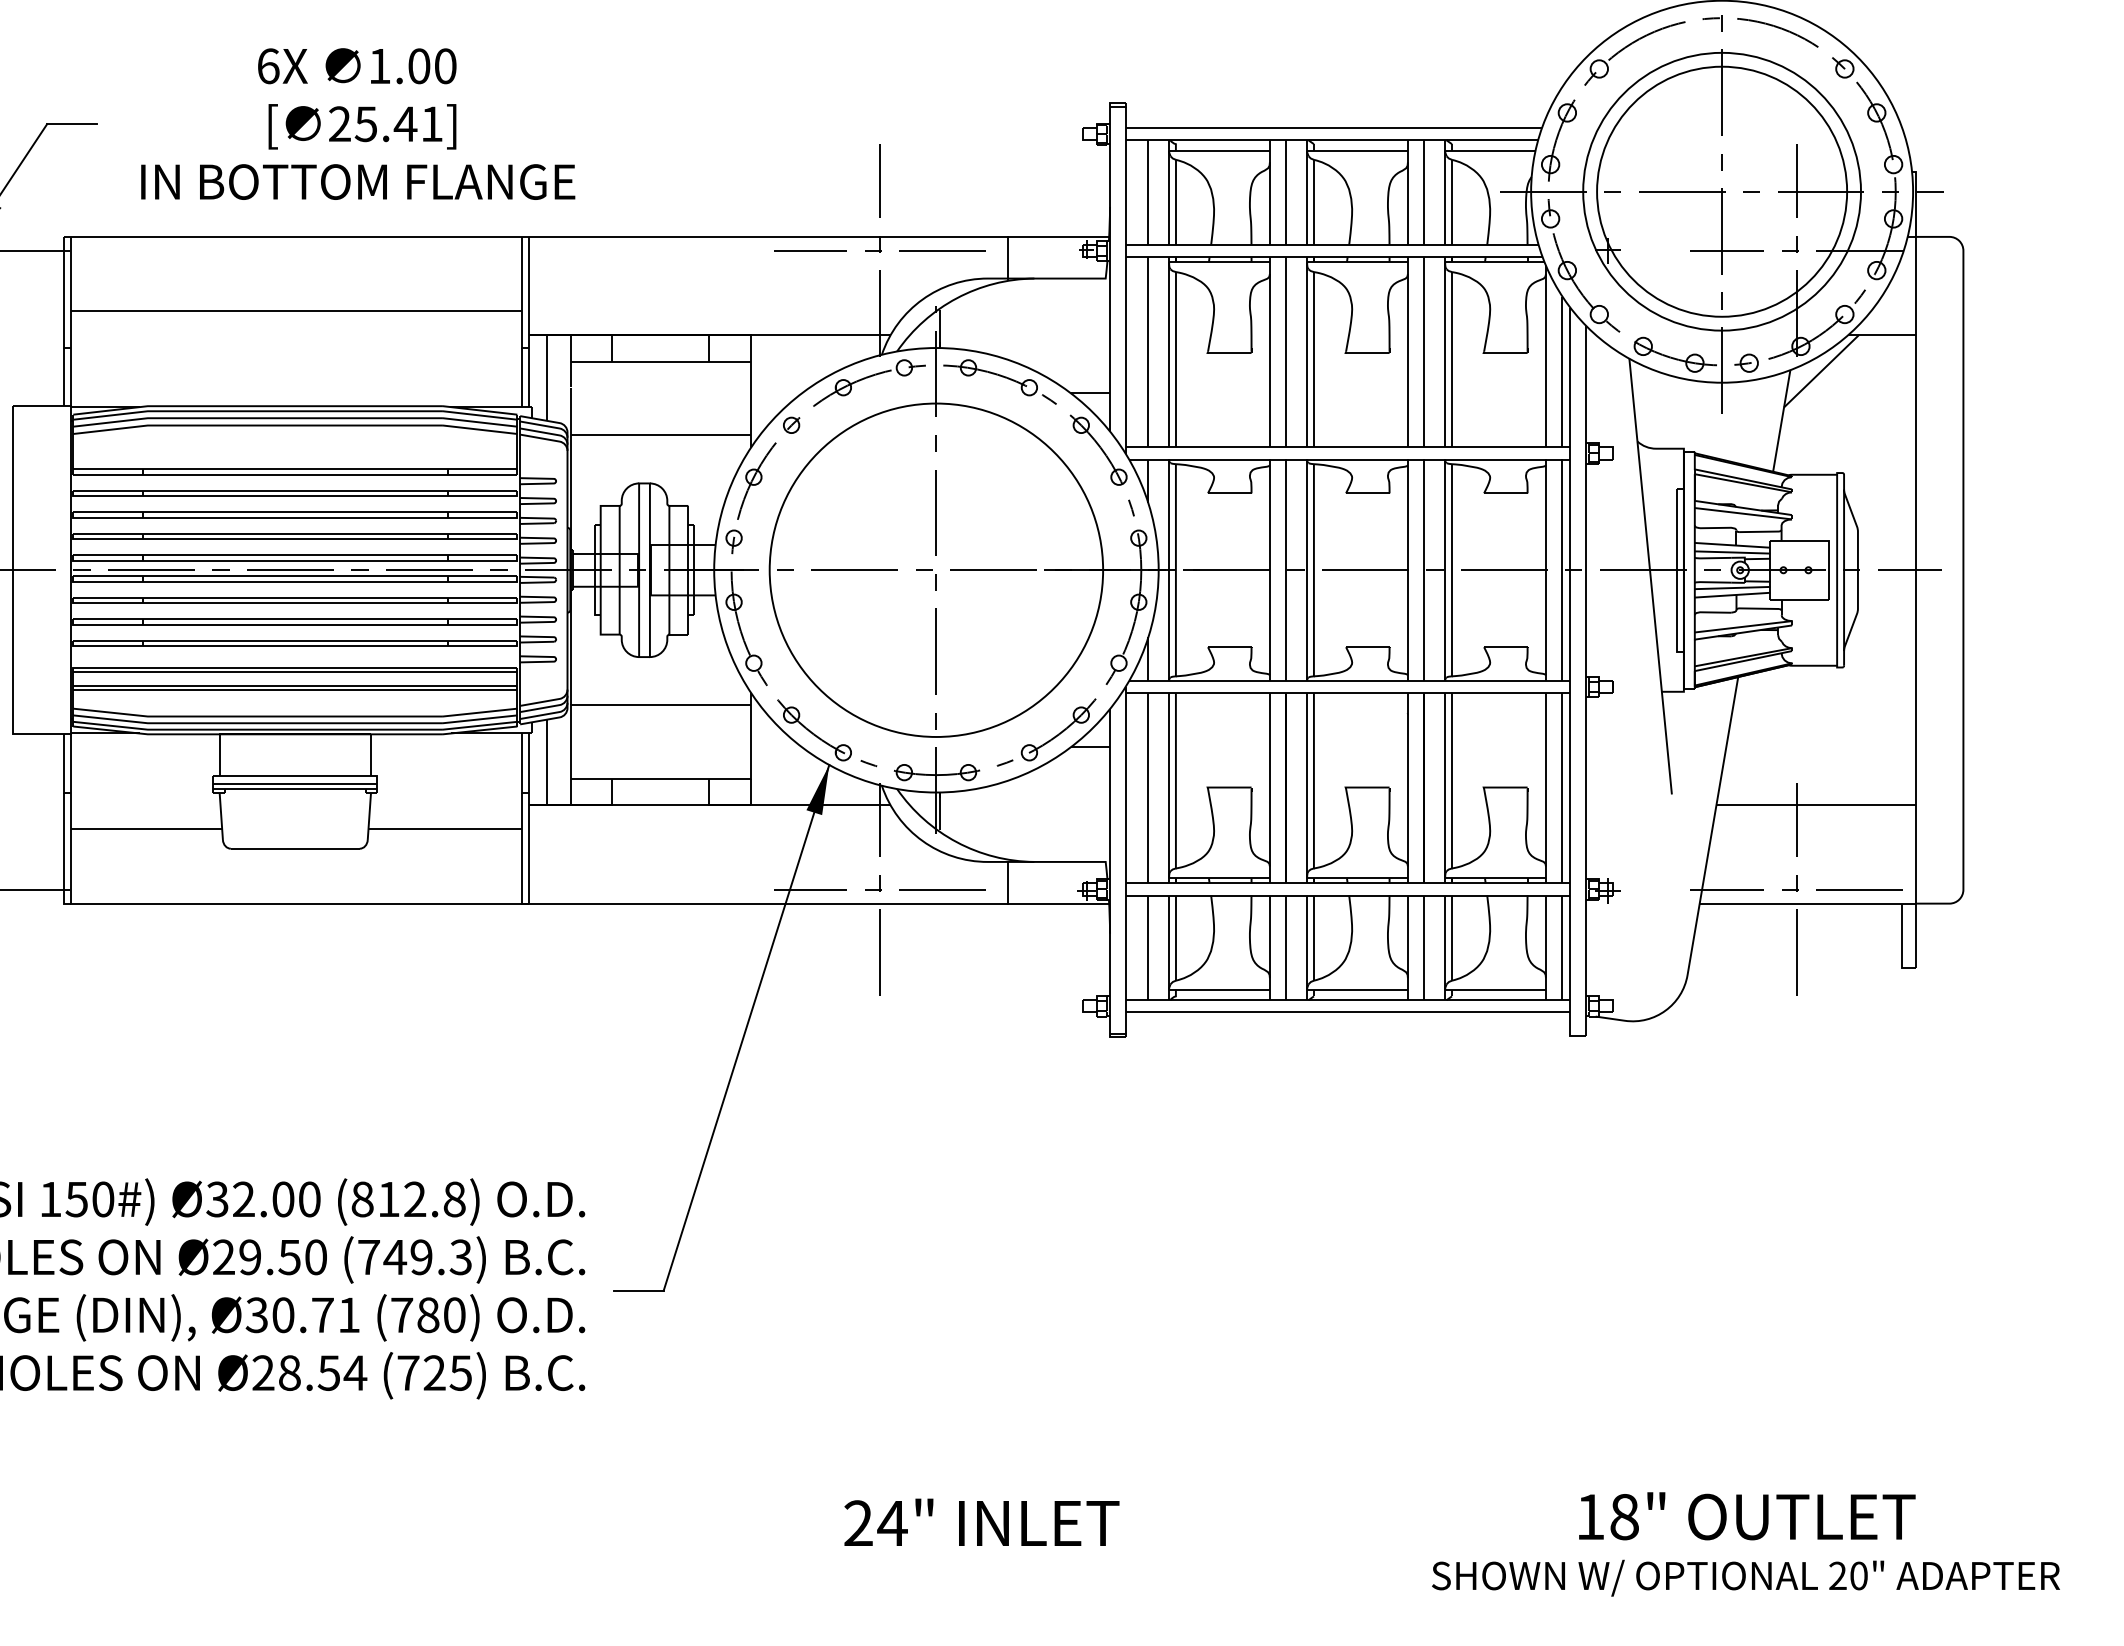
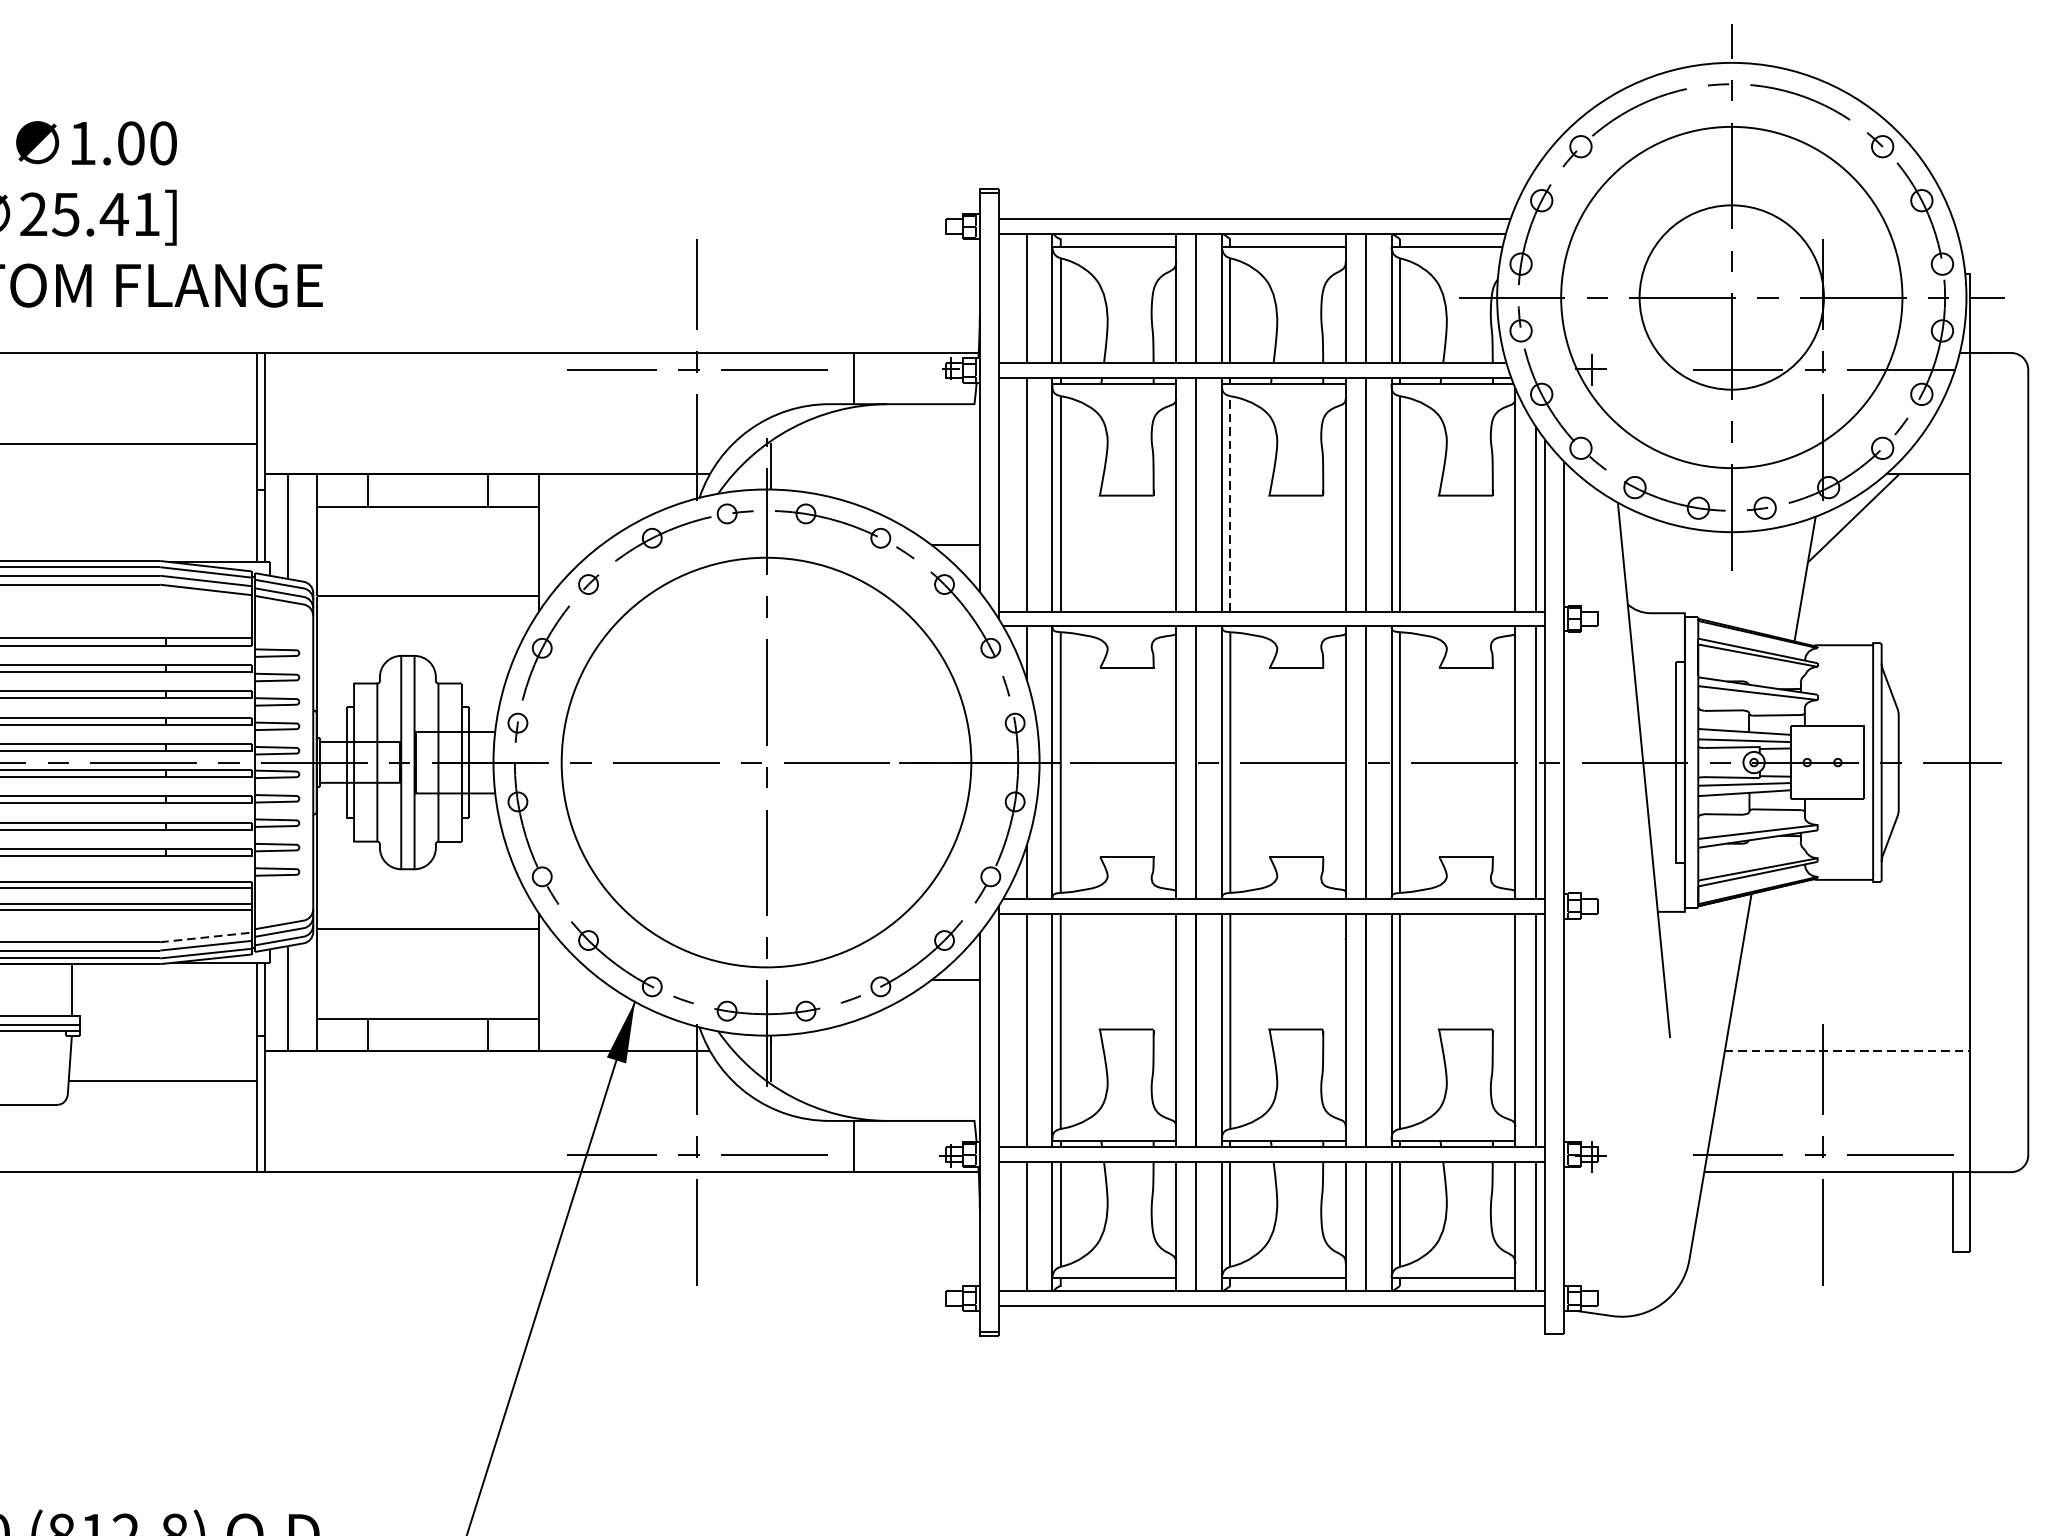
circle: (1722, 191) -> (1732, 297), size x0.6
line: (1313, 359) -> (1229, 503), solid -> dashed
line: (480, 712) -> (206, 937), solid -> dashed
line: (1816, 805) -> (1847, 1051), solid -> dashed

